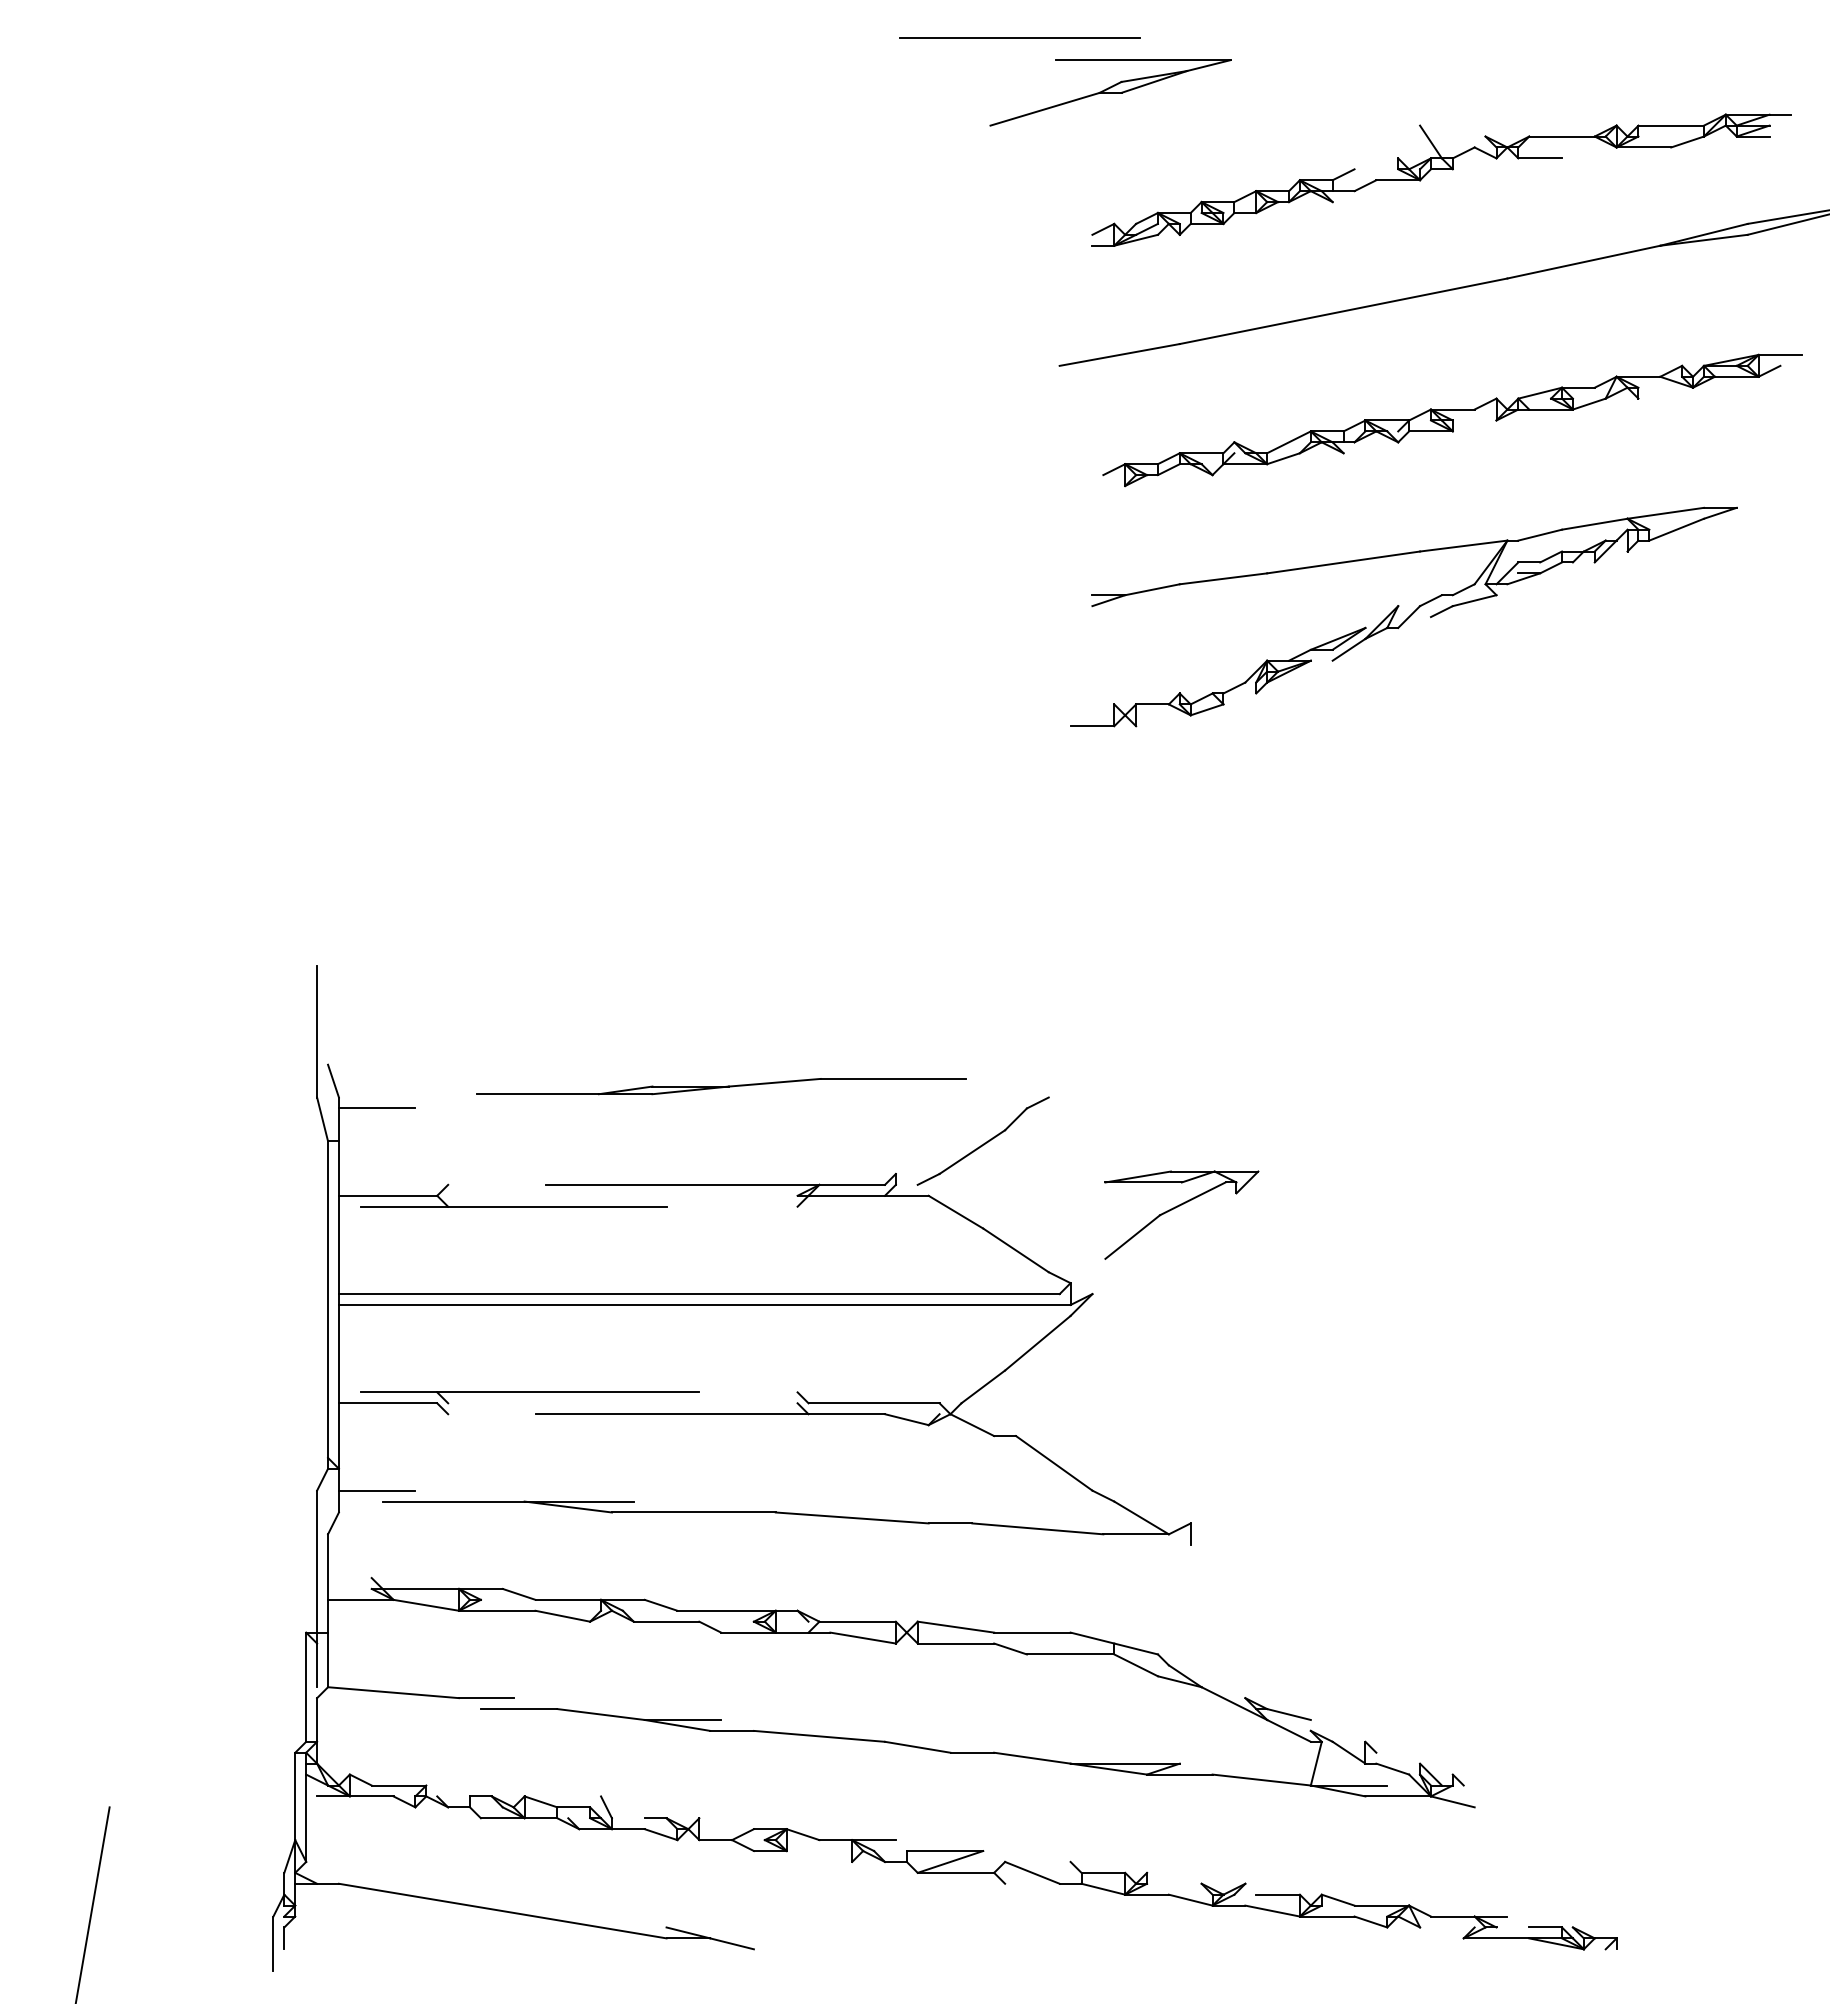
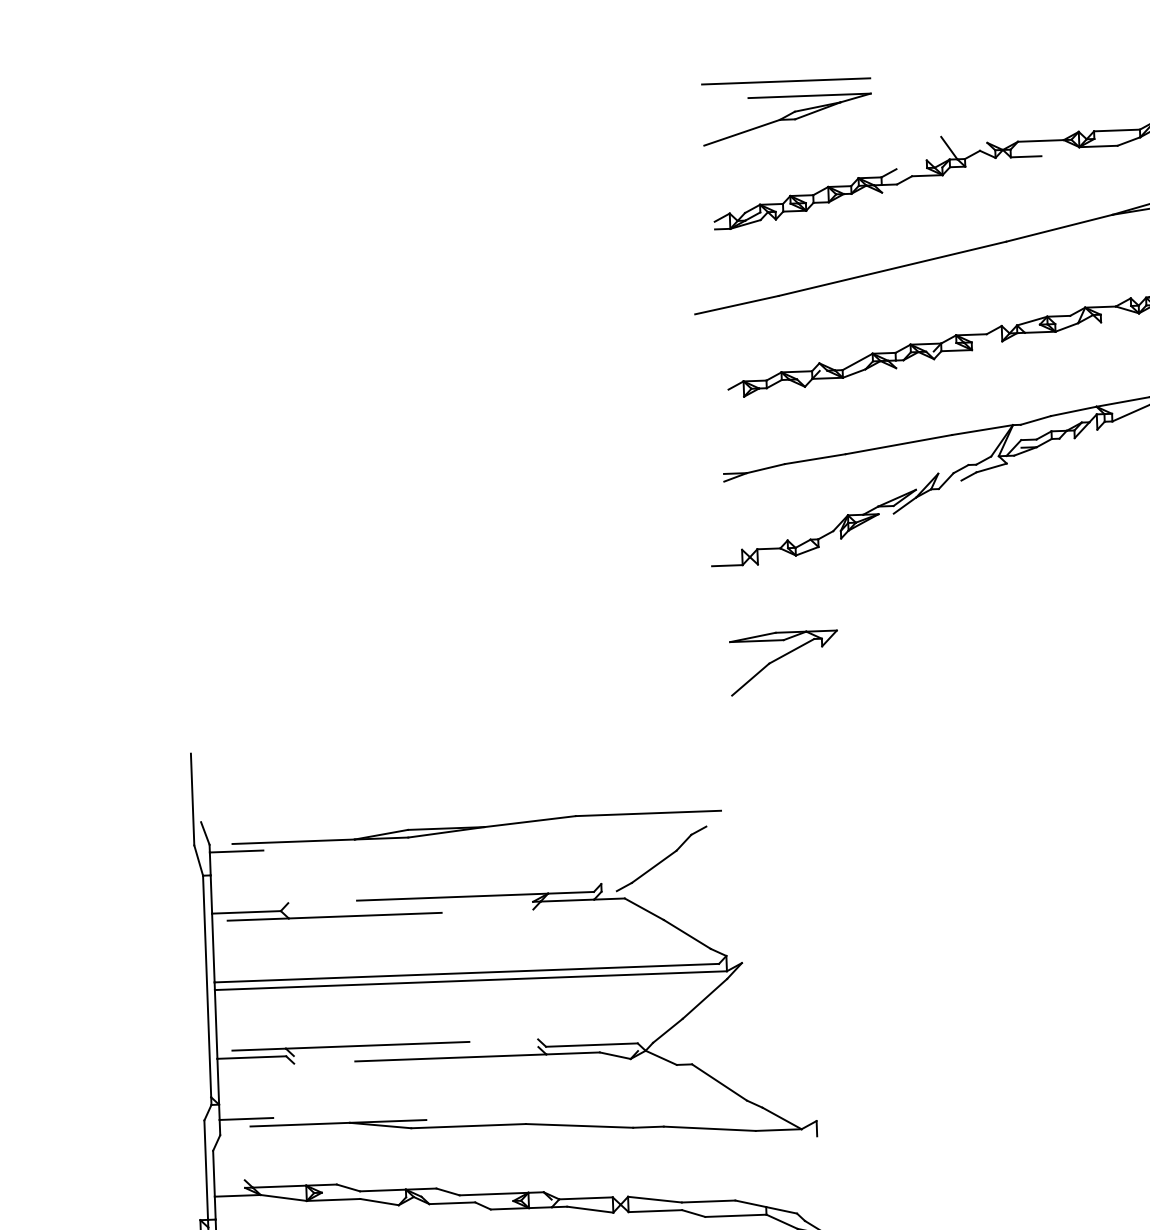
line: (1019, 37) -> (786, 80), moved
part: (1110, 92) -> (787, 119), moved
part: (721, 1086) -> (477, 827), size x1.43
part: (1177, 1207) -> (781, 657), moved

